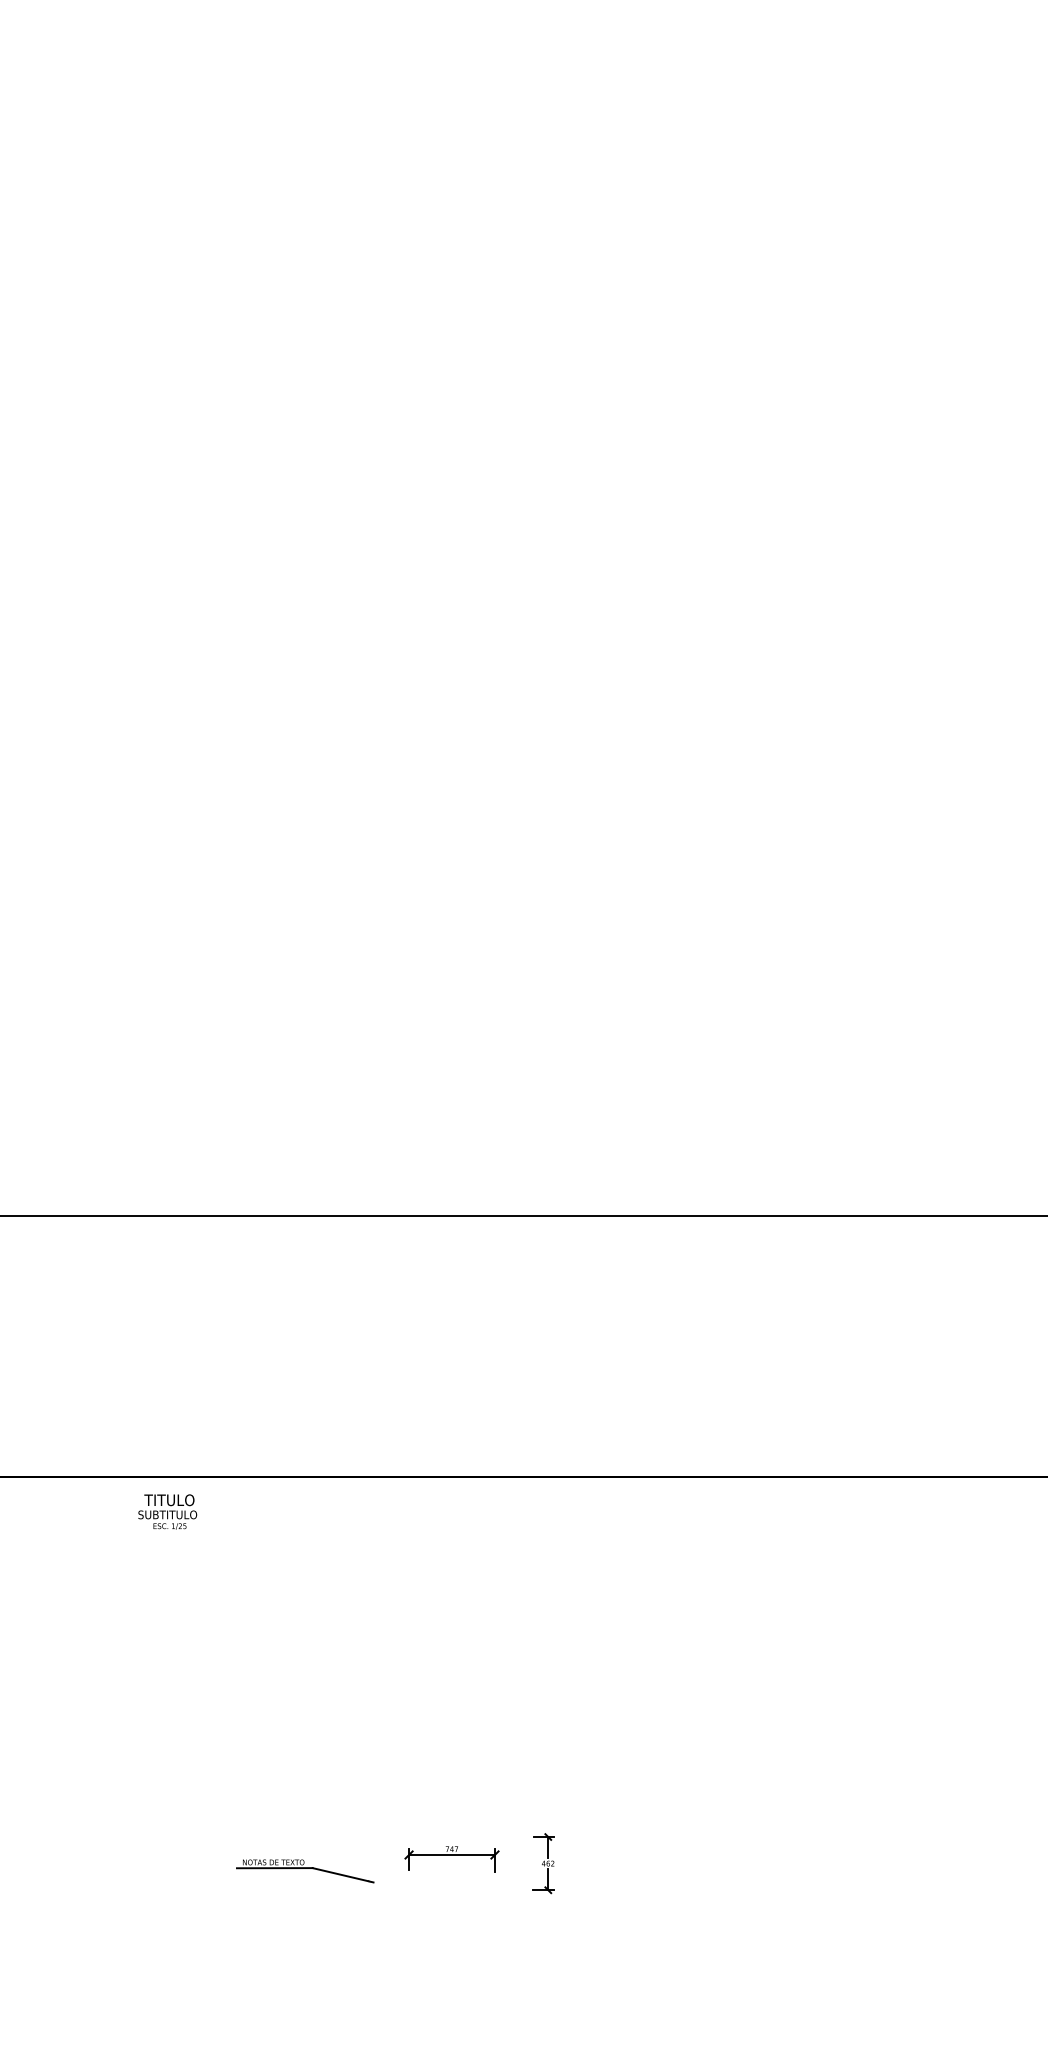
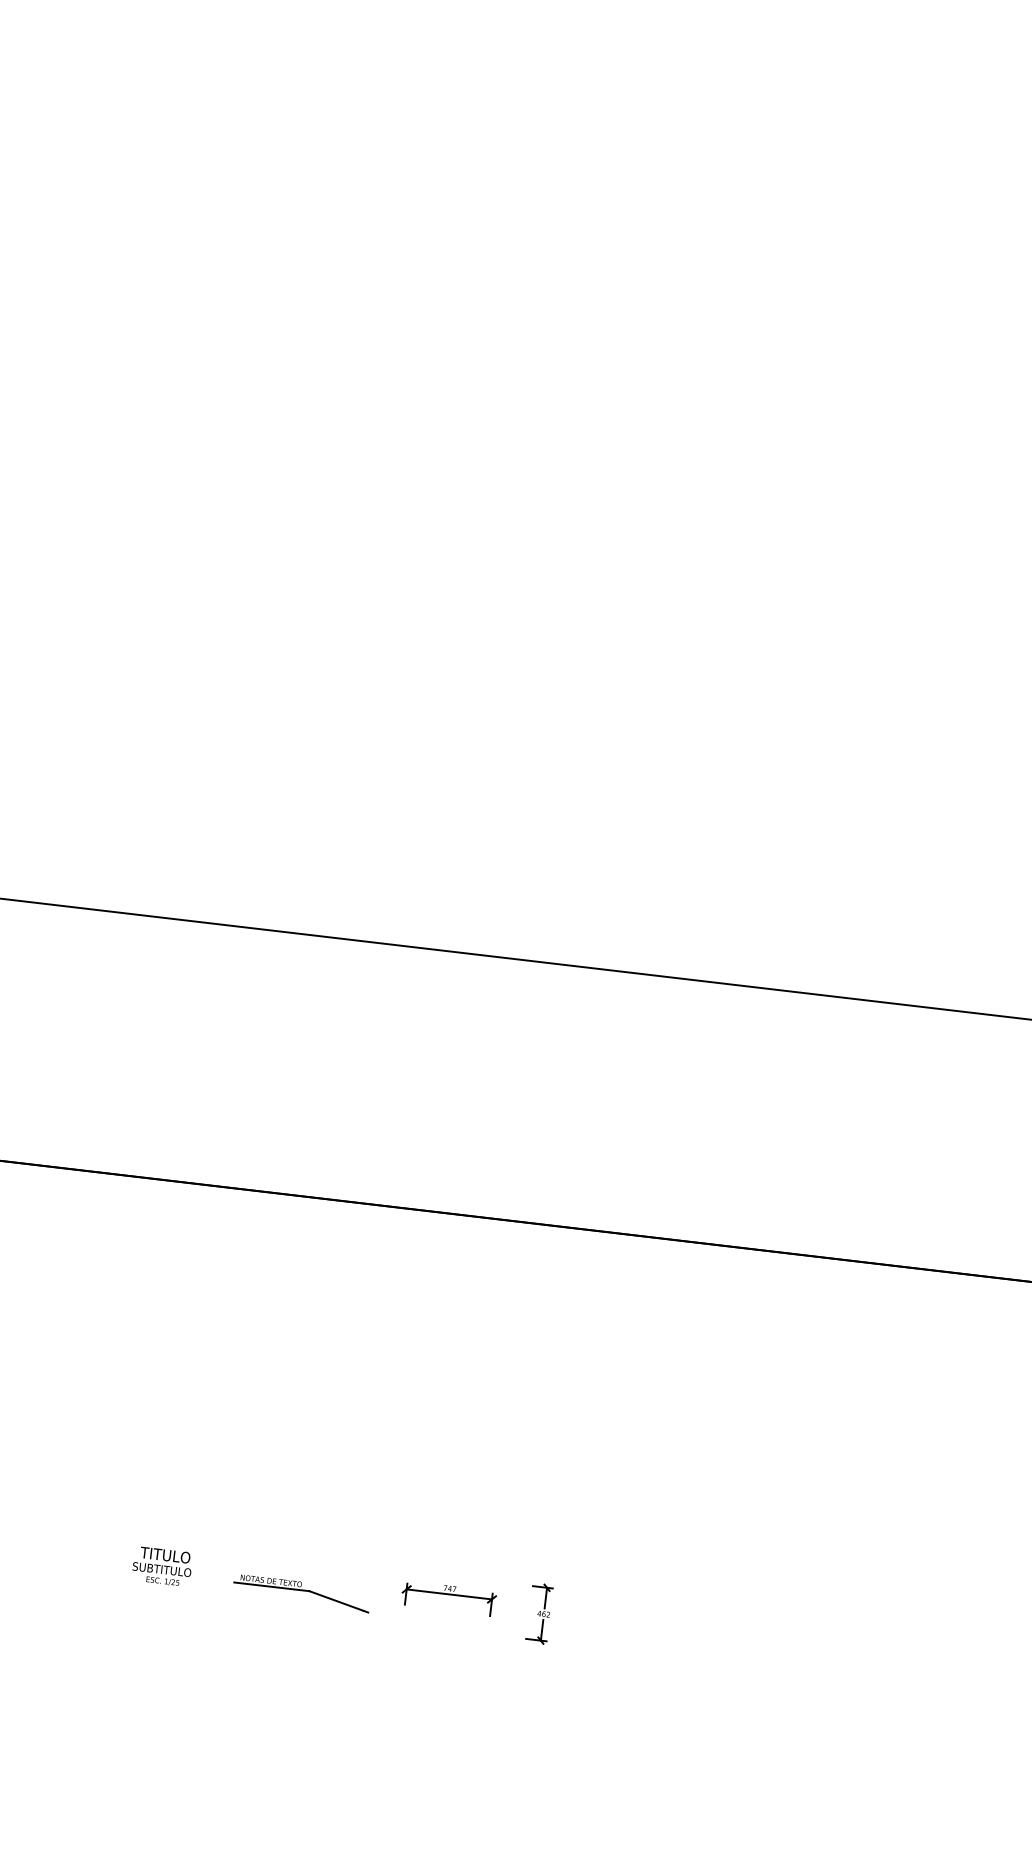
text: (167, 1511) -> (162, 1566), moved

